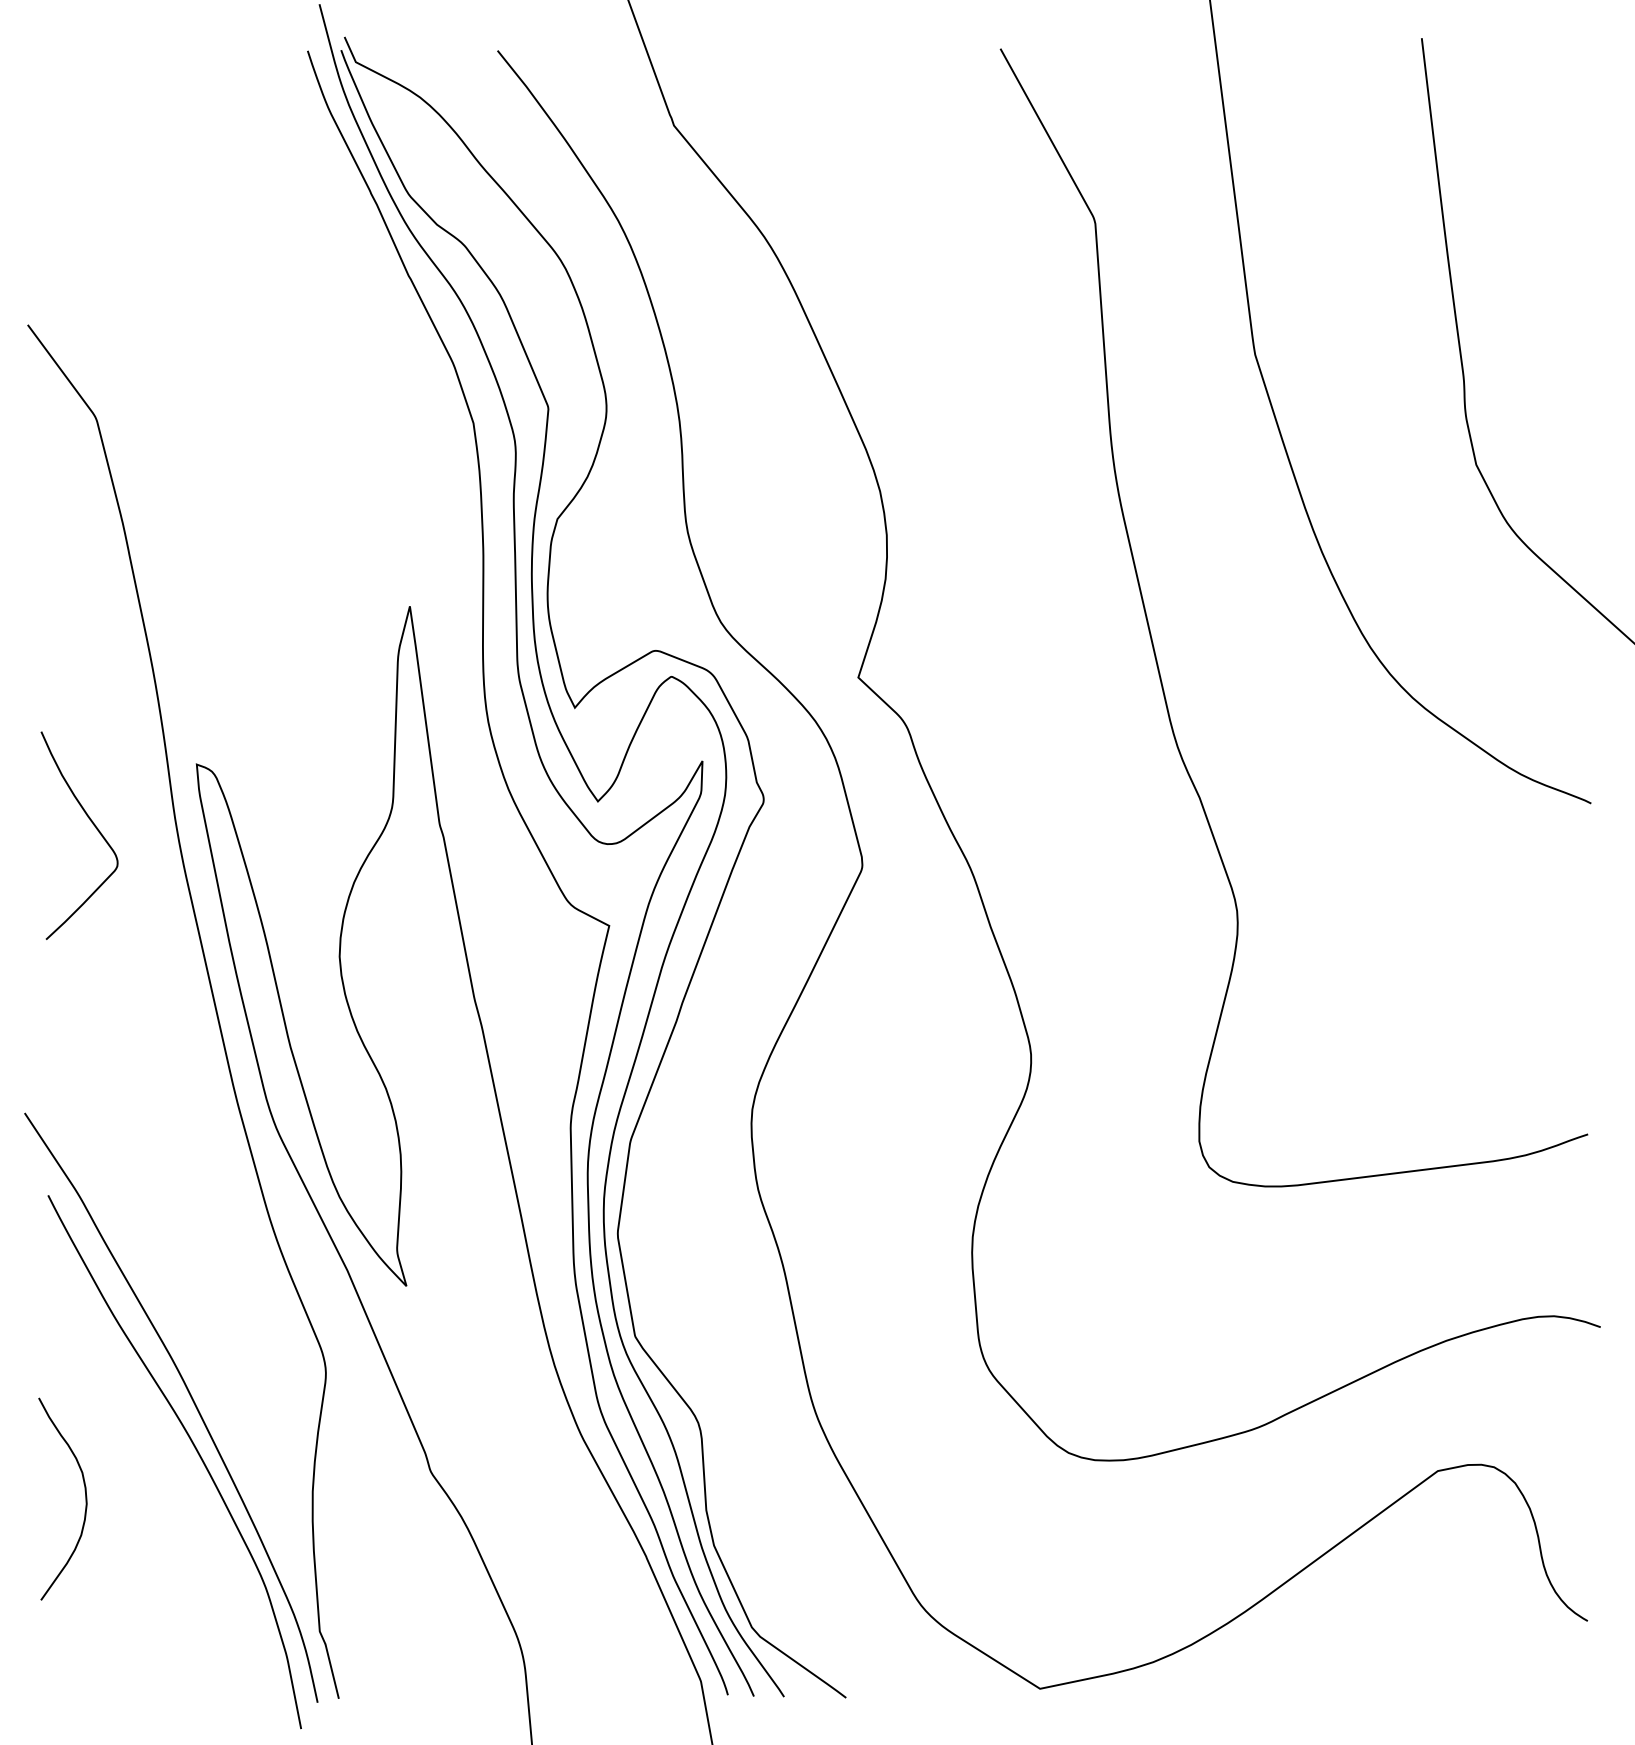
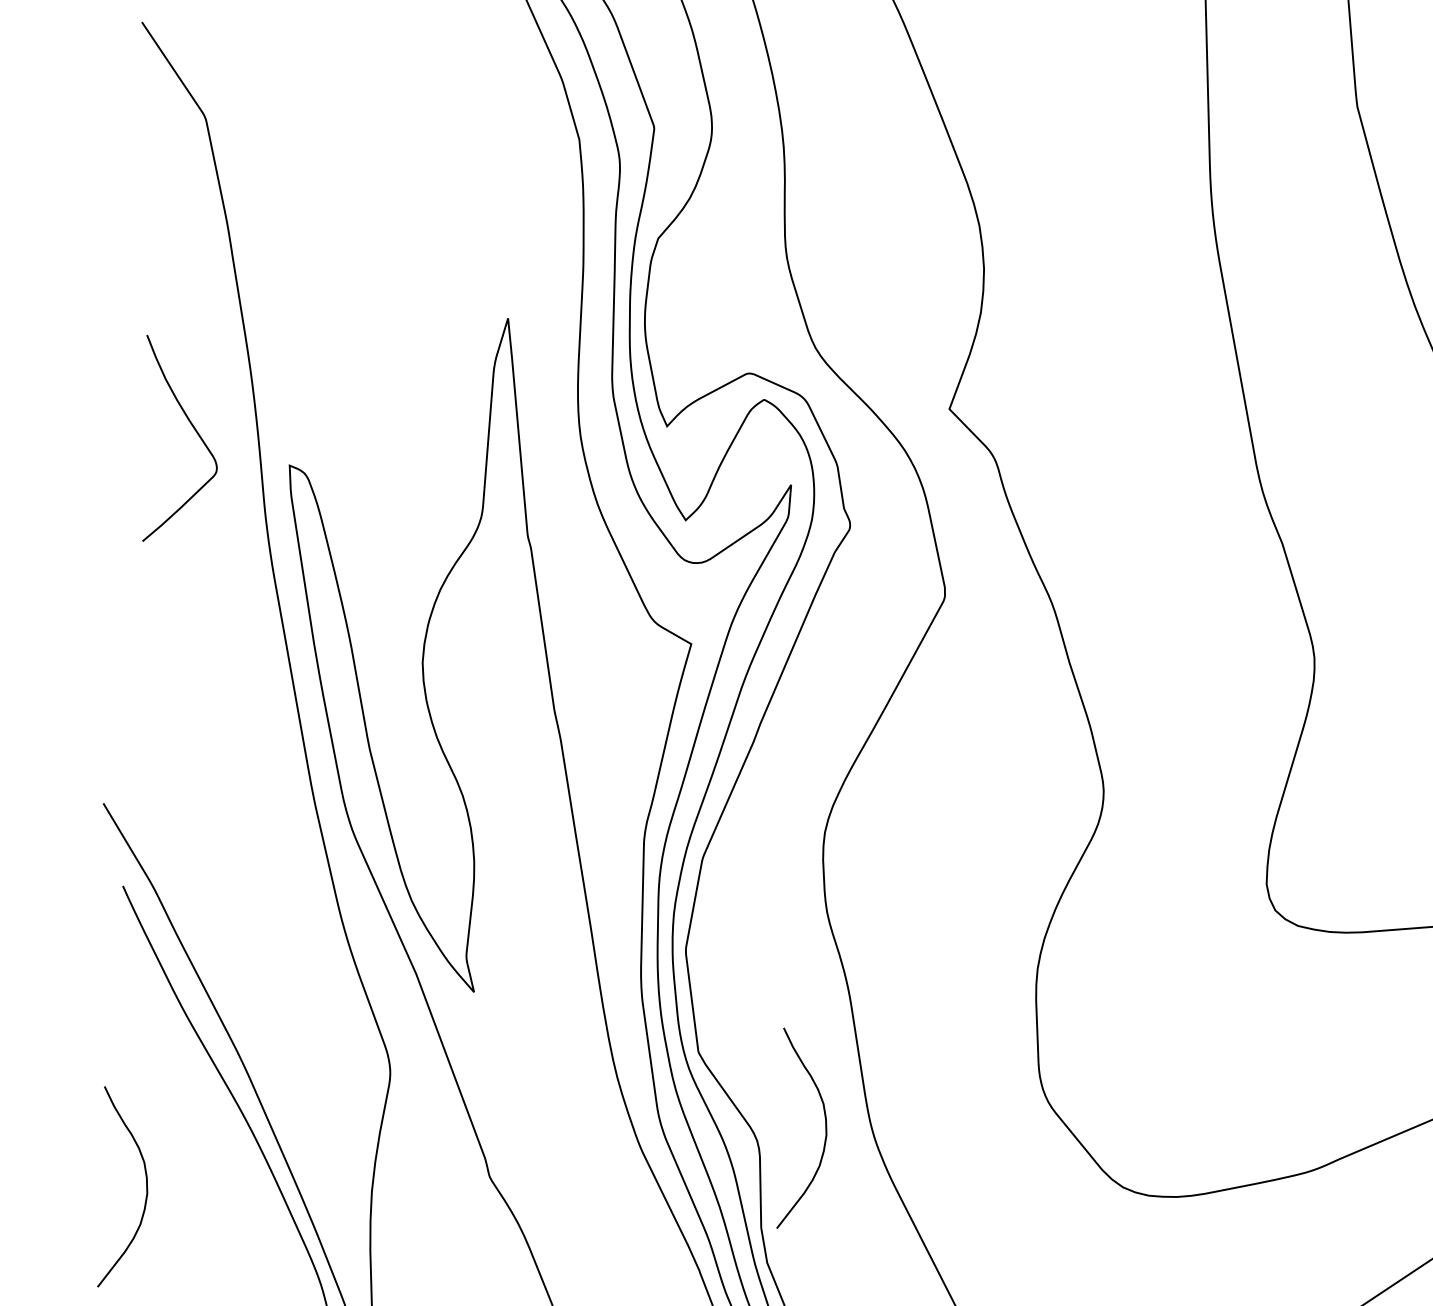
curve: (93, 825) -> (194, 430), moved
curve: (766, 1408) -> (825, 1129), added

